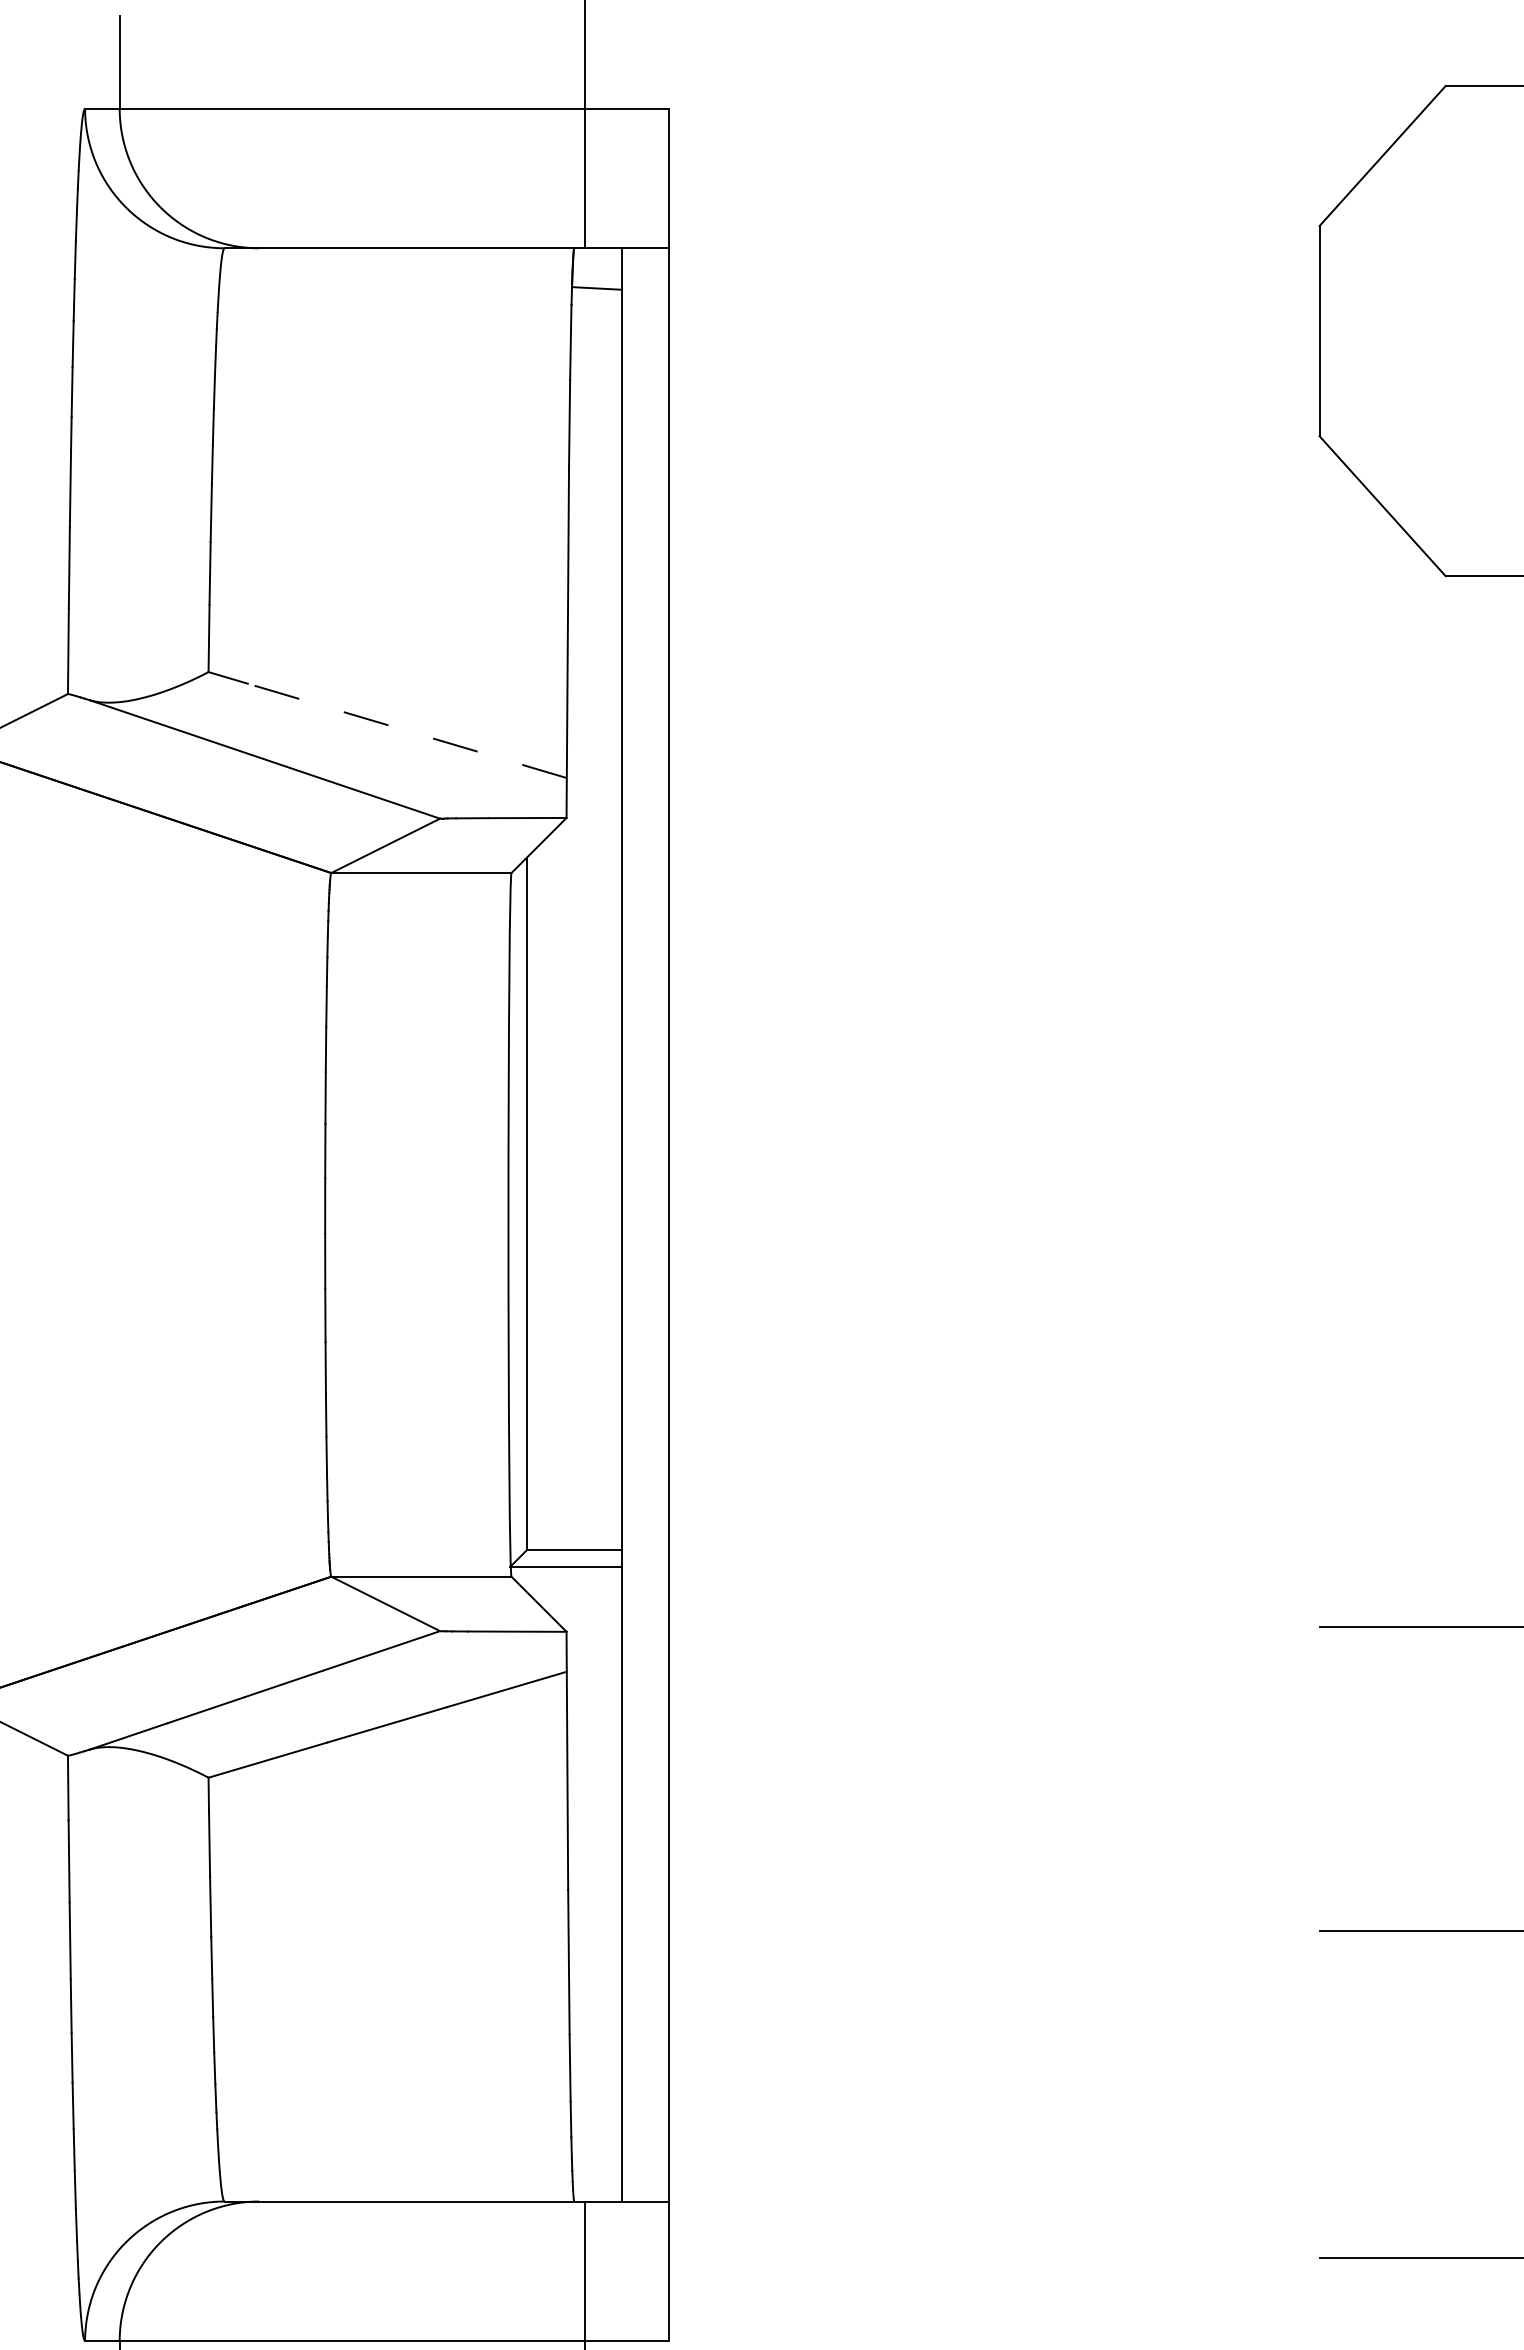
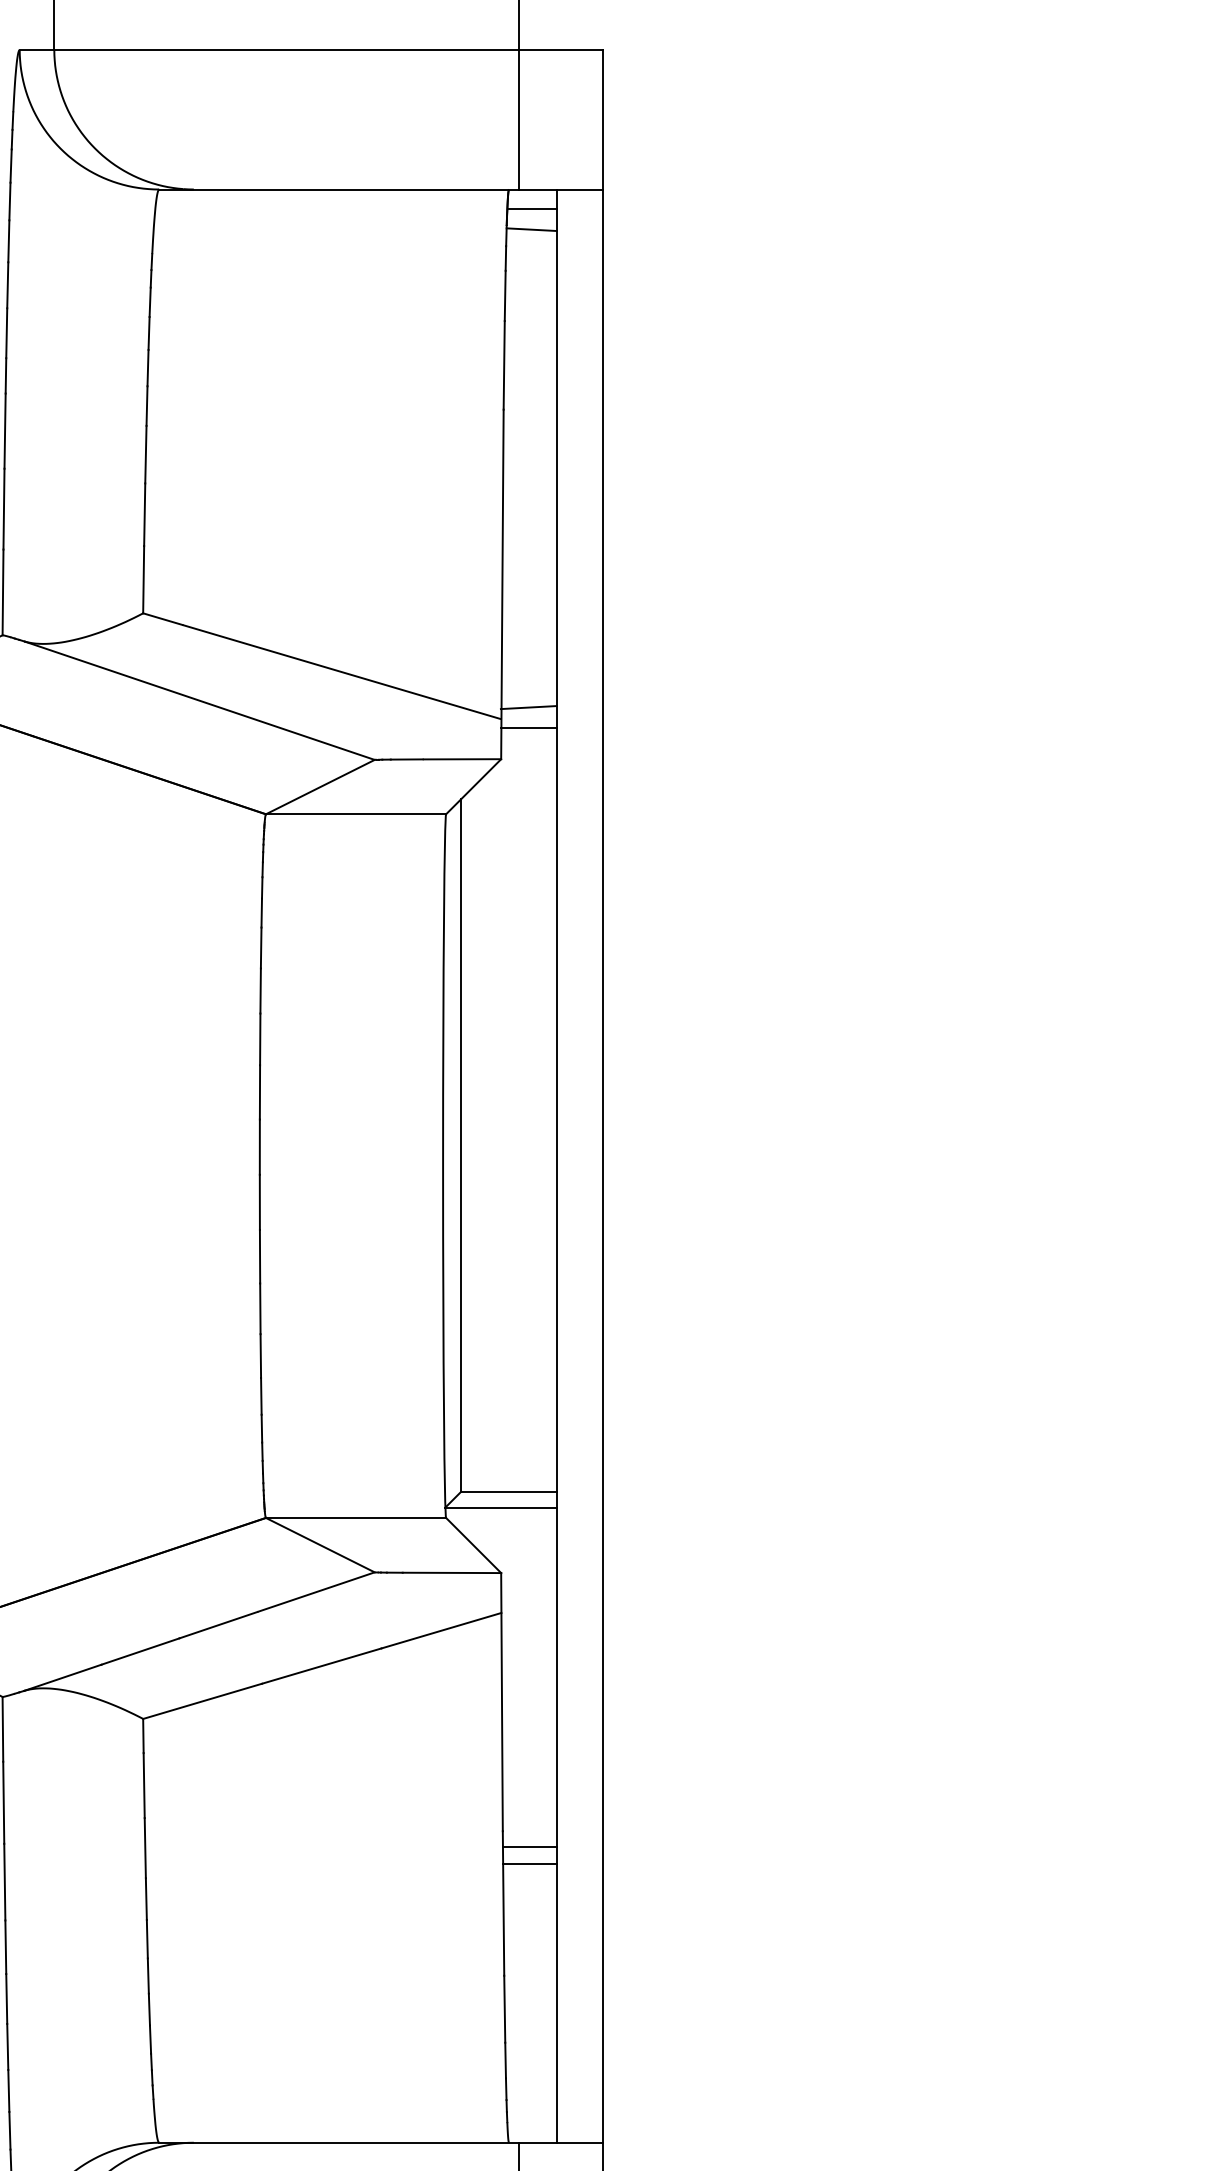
line: (597, 267) -> (532, 208), added
line: (406, 730) -> (341, 671), dashed -> solid
line: (593, 765) -> (528, 706), added
line: (593, 787) -> (528, 728), added
line: (594, 1906) -> (529, 1847), added
line: (594, 1922) -> (529, 1863), added

